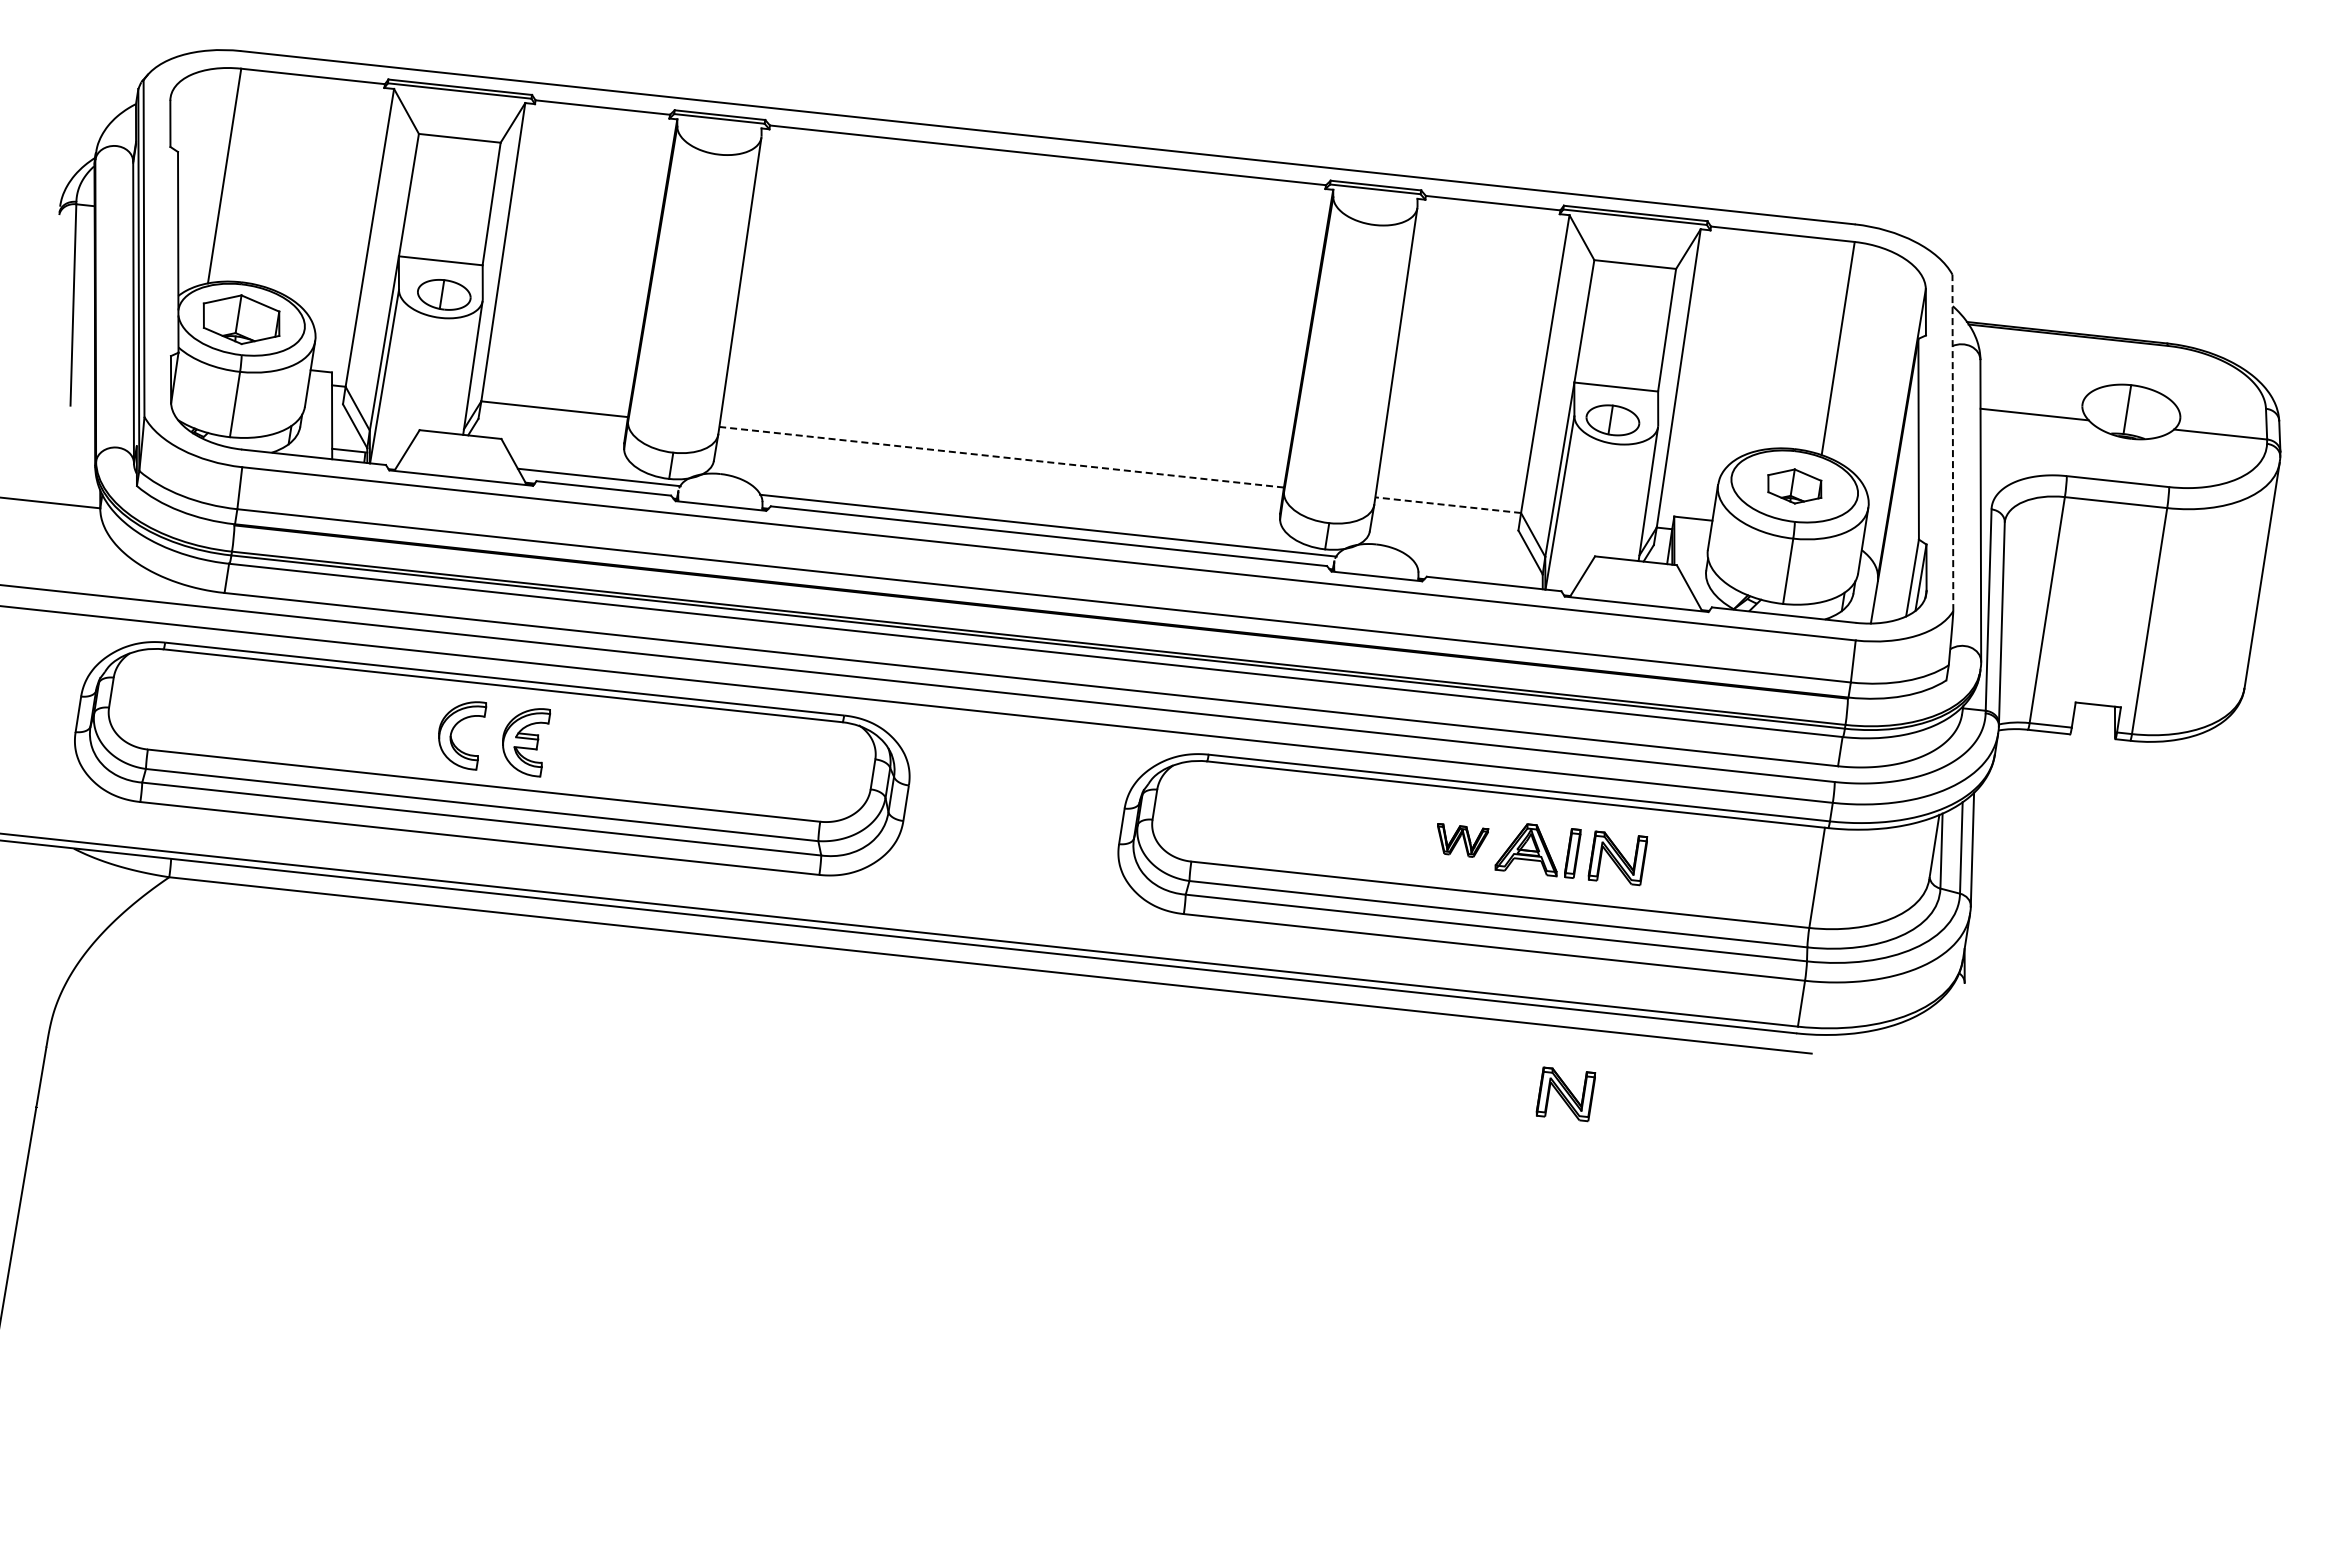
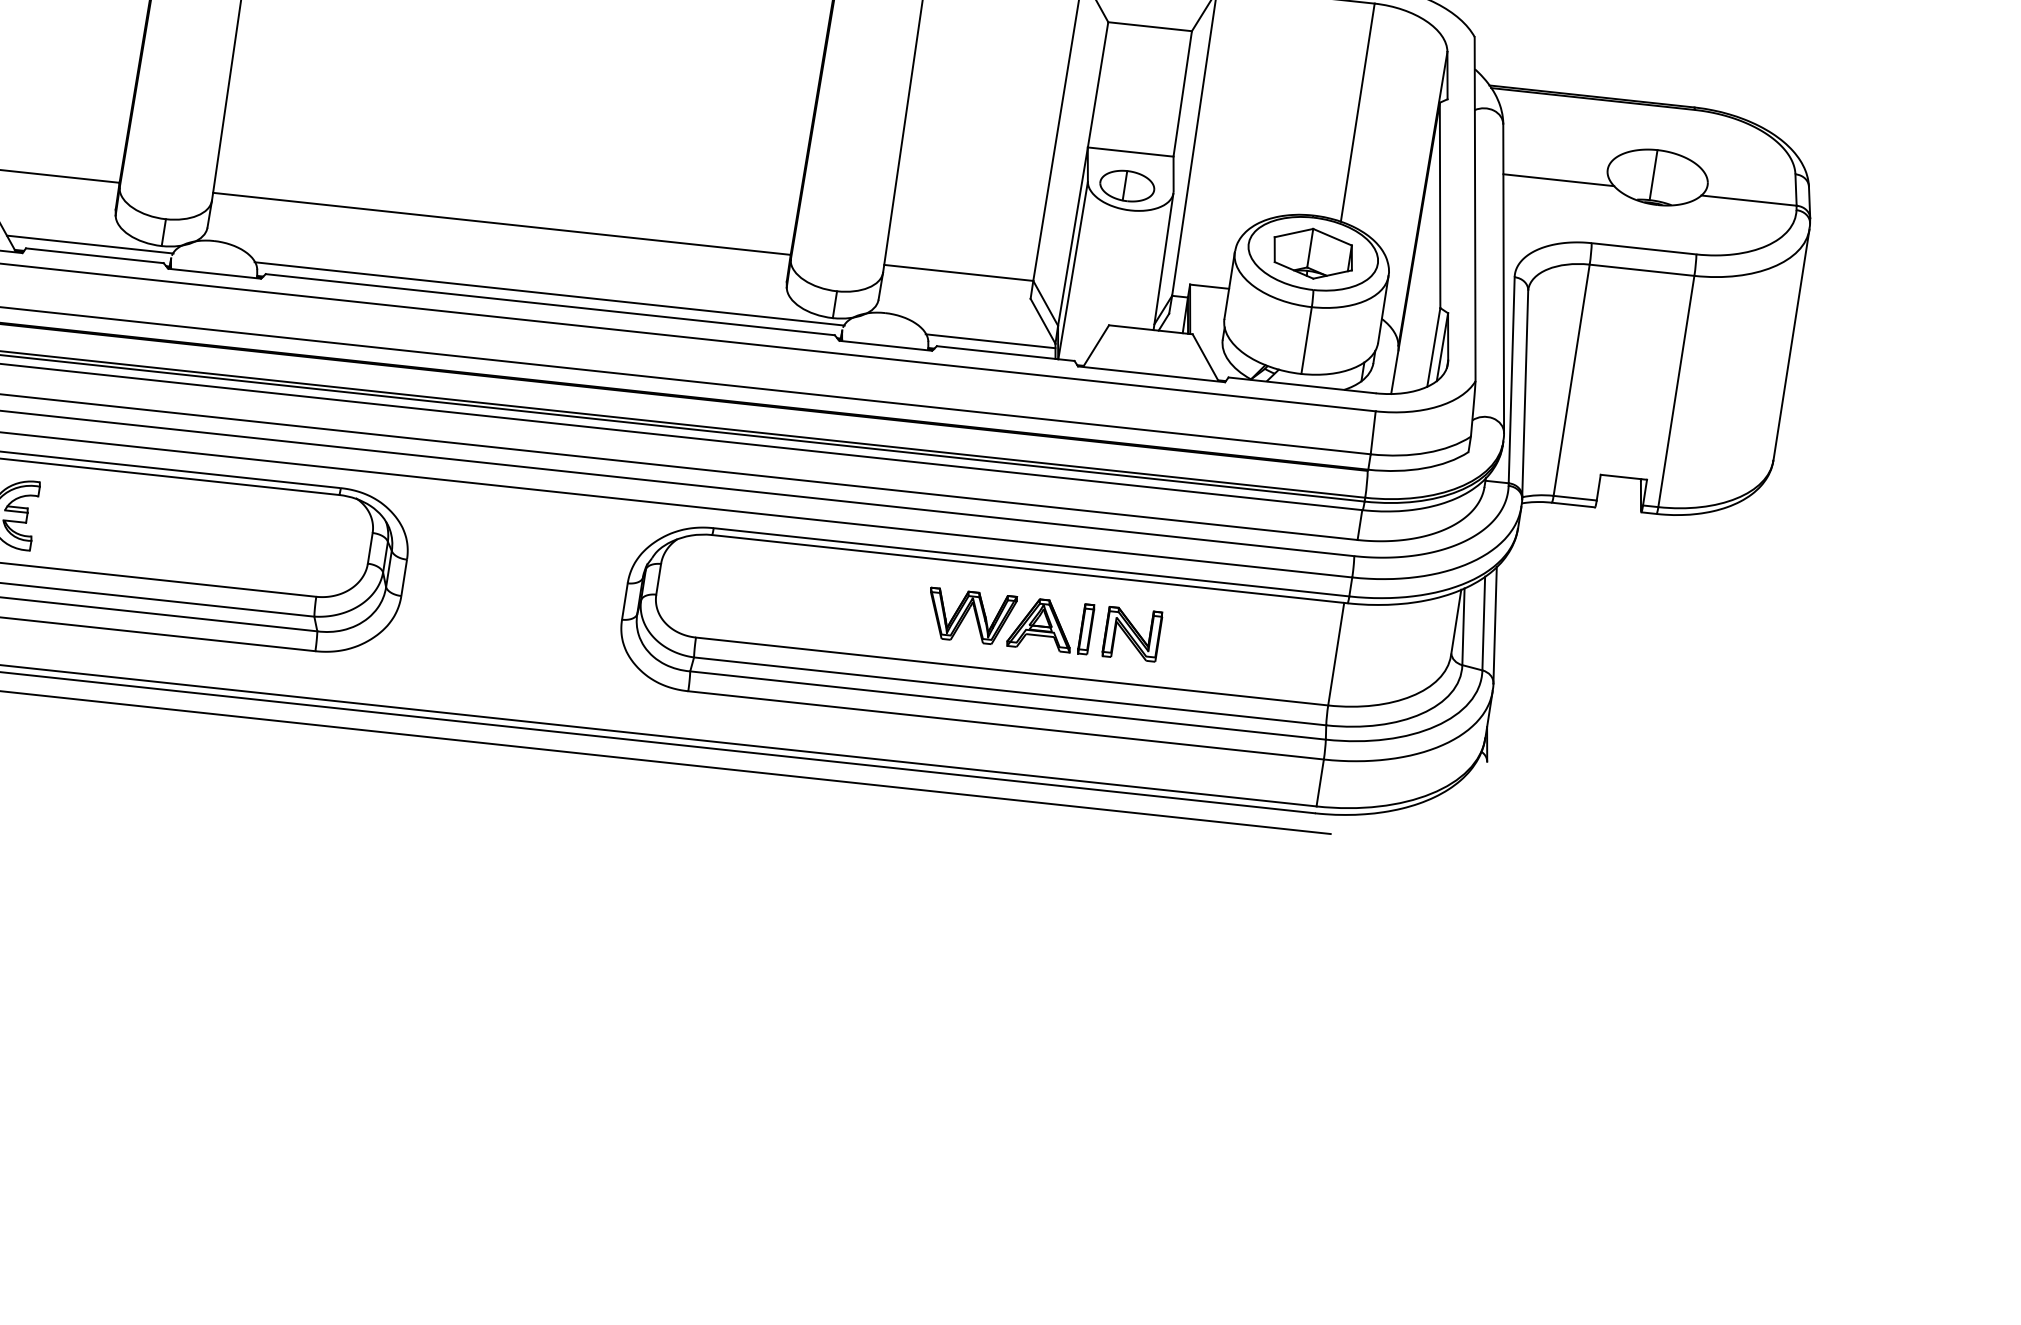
line: (1952, 442) -> (1474, 208), dashed -> solid
line: (1001, 457) -> (501, 224), dashed -> solid
part: (1794, 486) -> (1313, 253), size x1.43
line: (1447, 505) -> (958, 273), dashed -> solid
line: (1478, 571) -> (989, 340), added
part: (1463, 840) -> (974, 615), size x1.67
part: (1565, 1094) -> (1078, 875), removed

